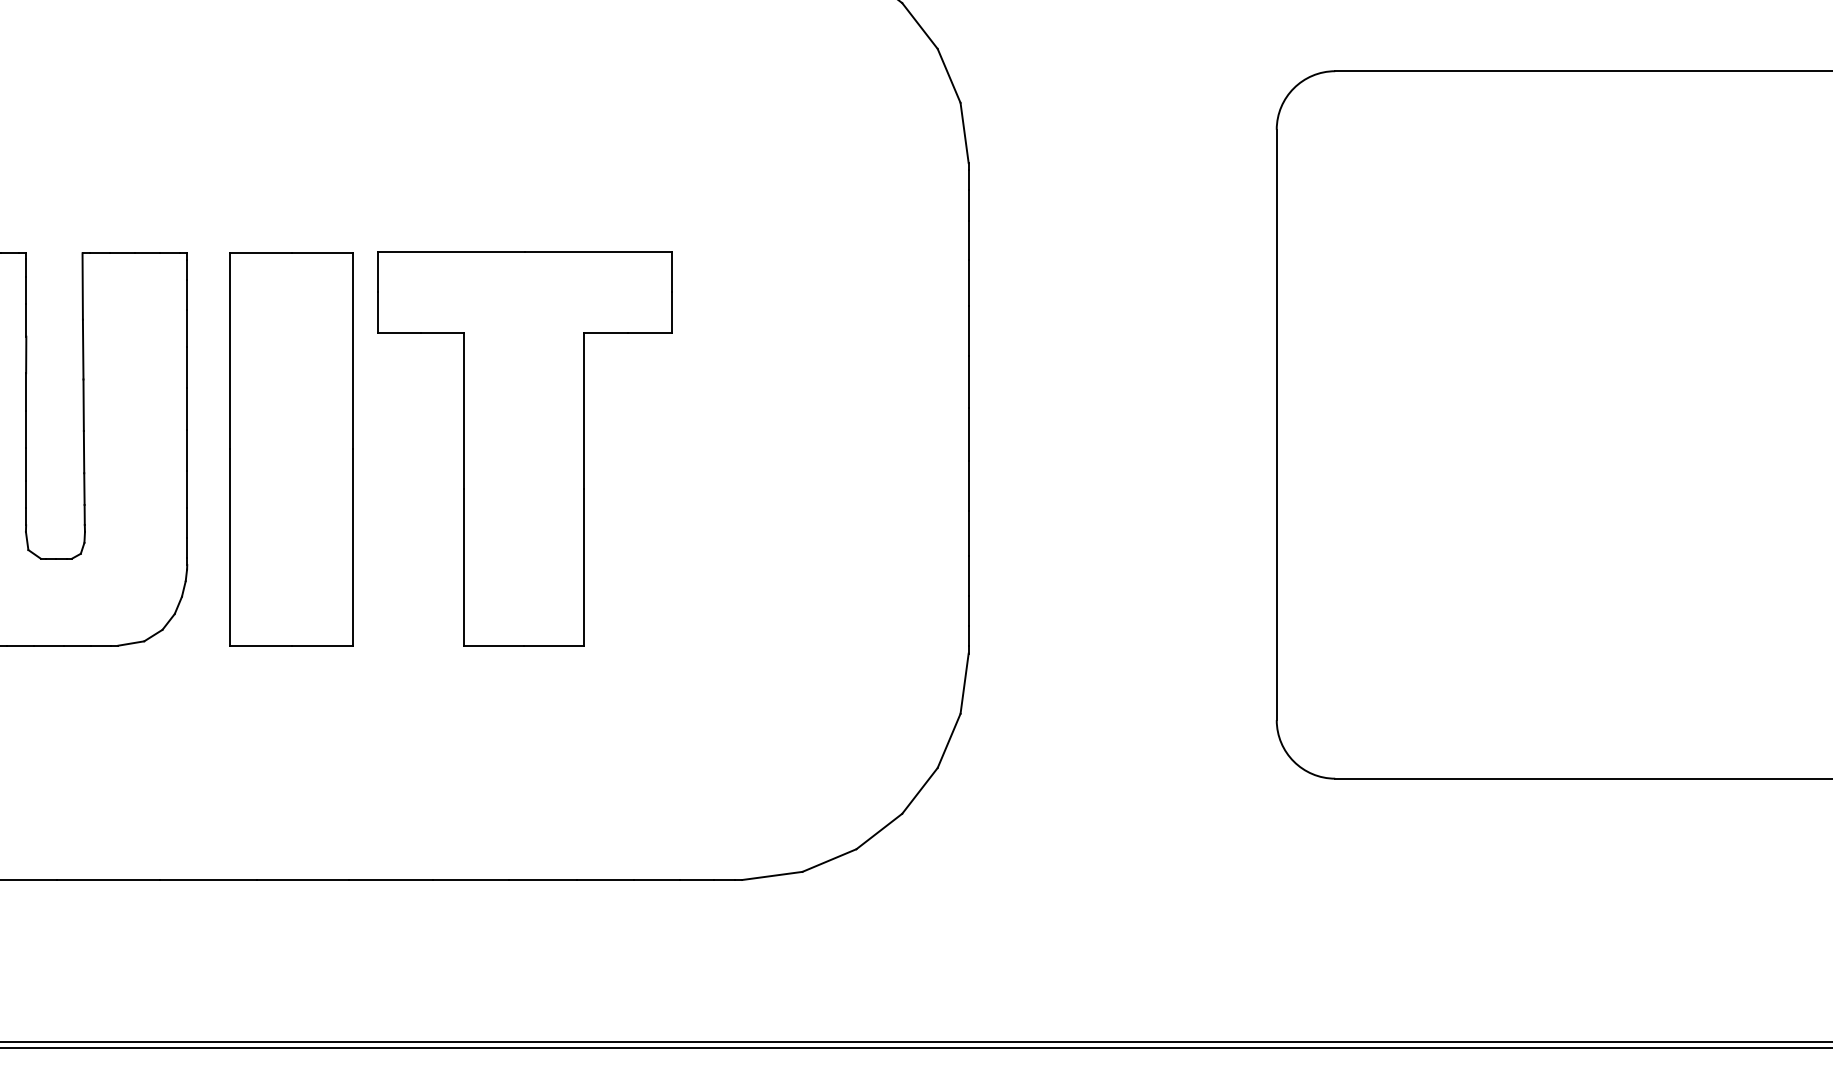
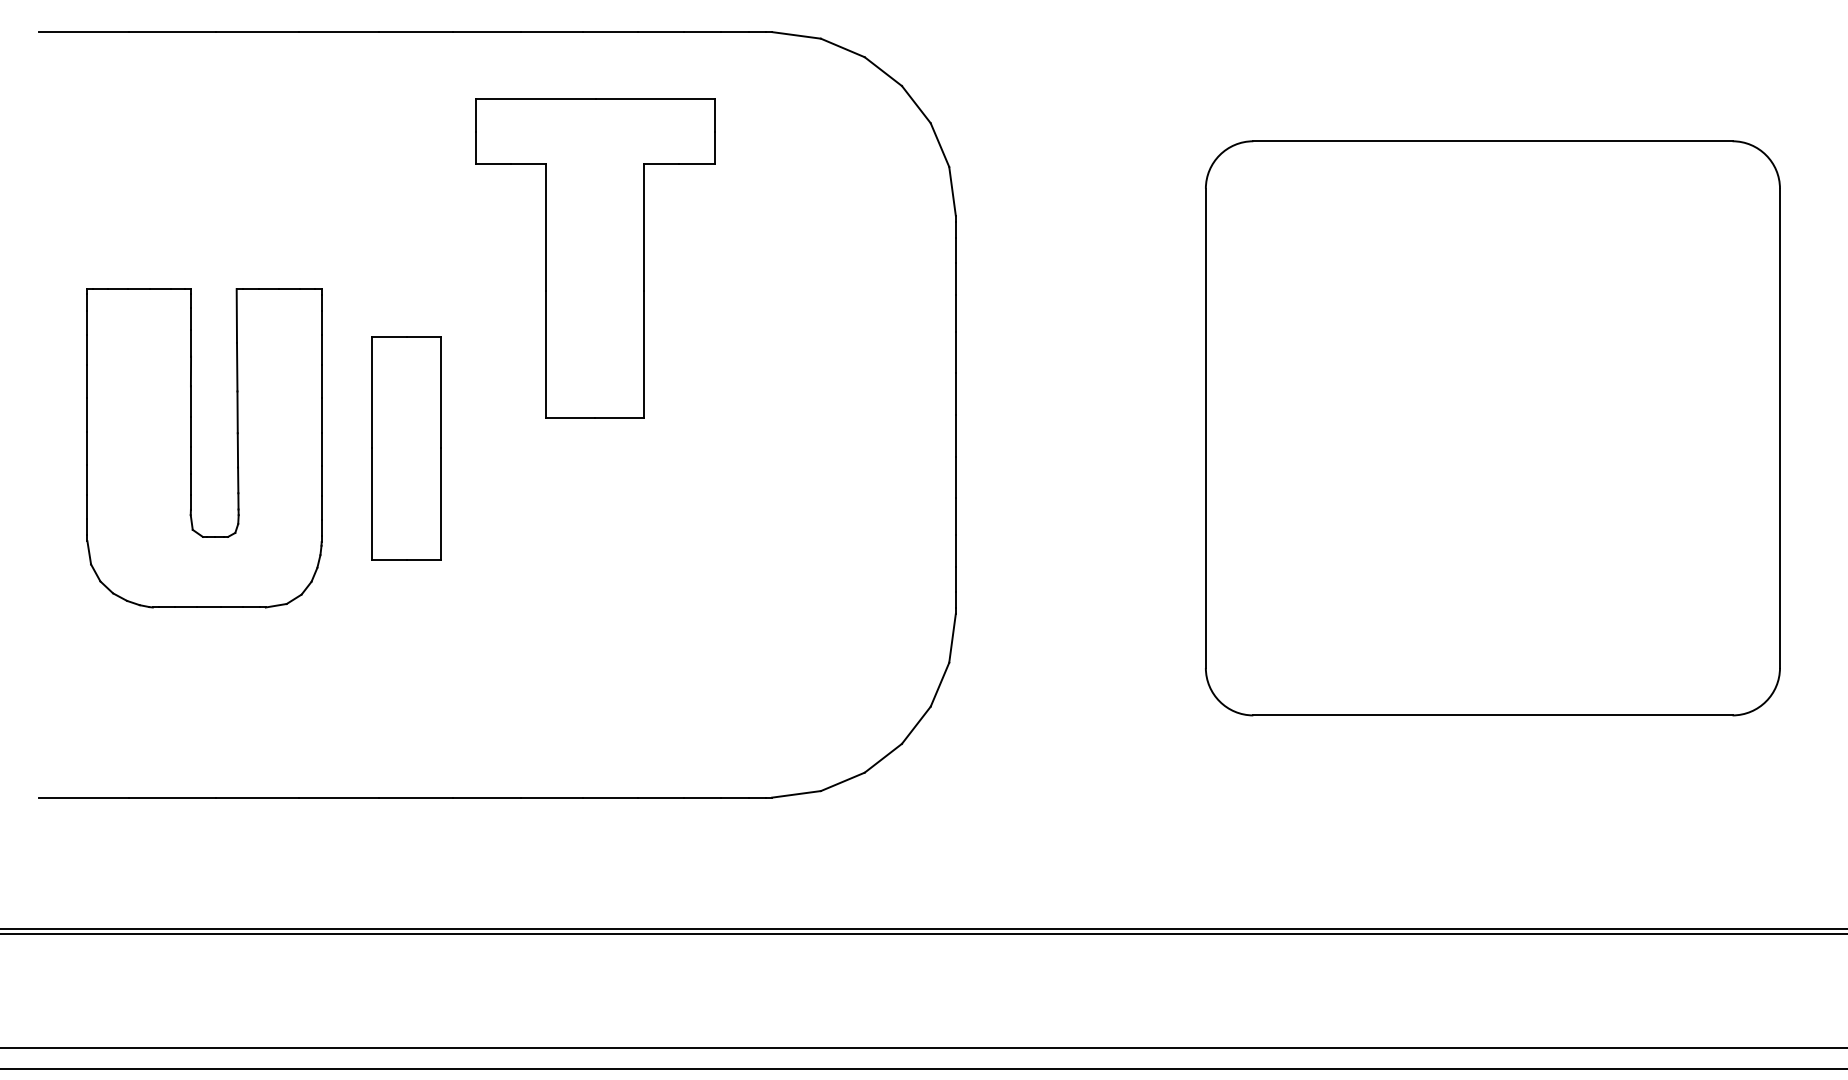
part: (291, 448) -> (406, 447), size x0.7
part: (524, 448) -> (595, 258), moved

